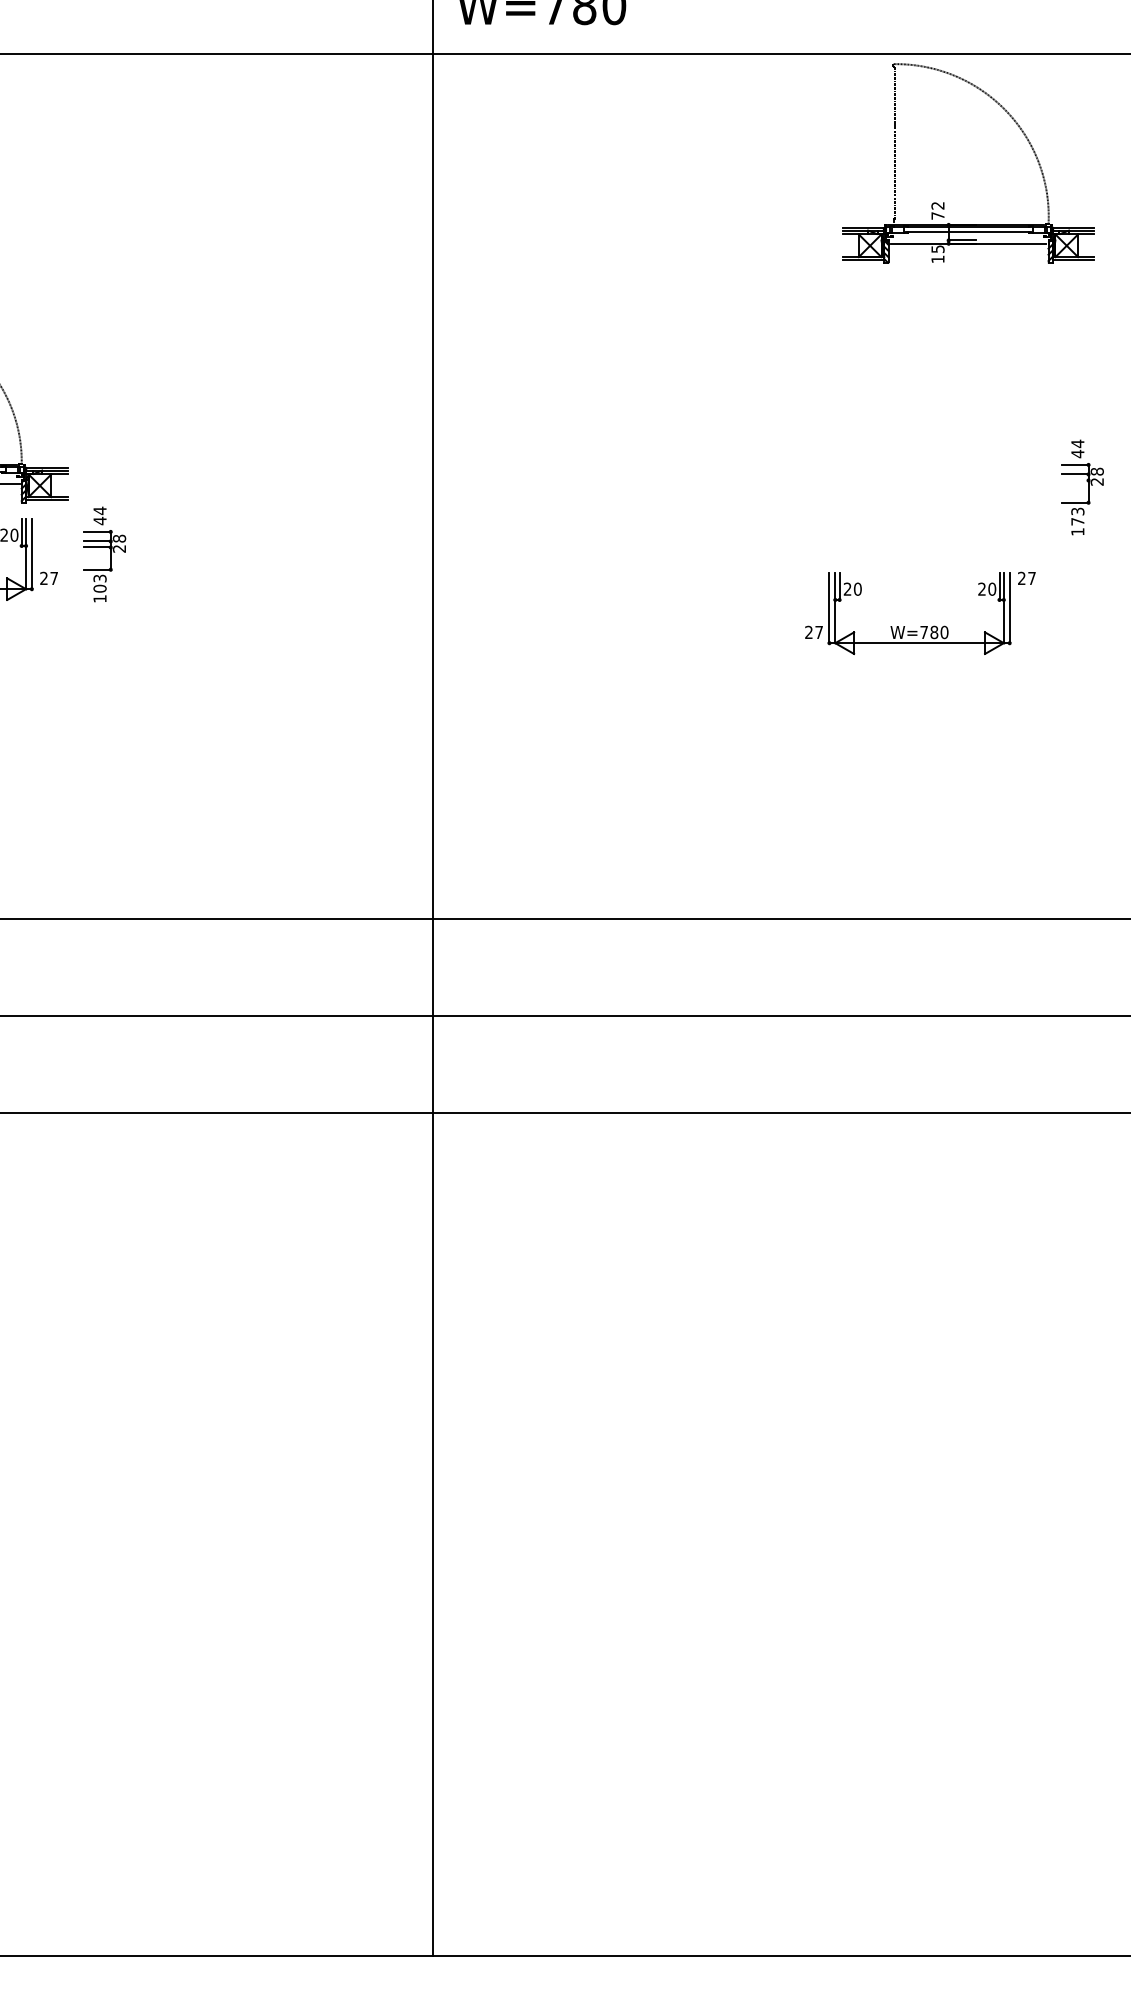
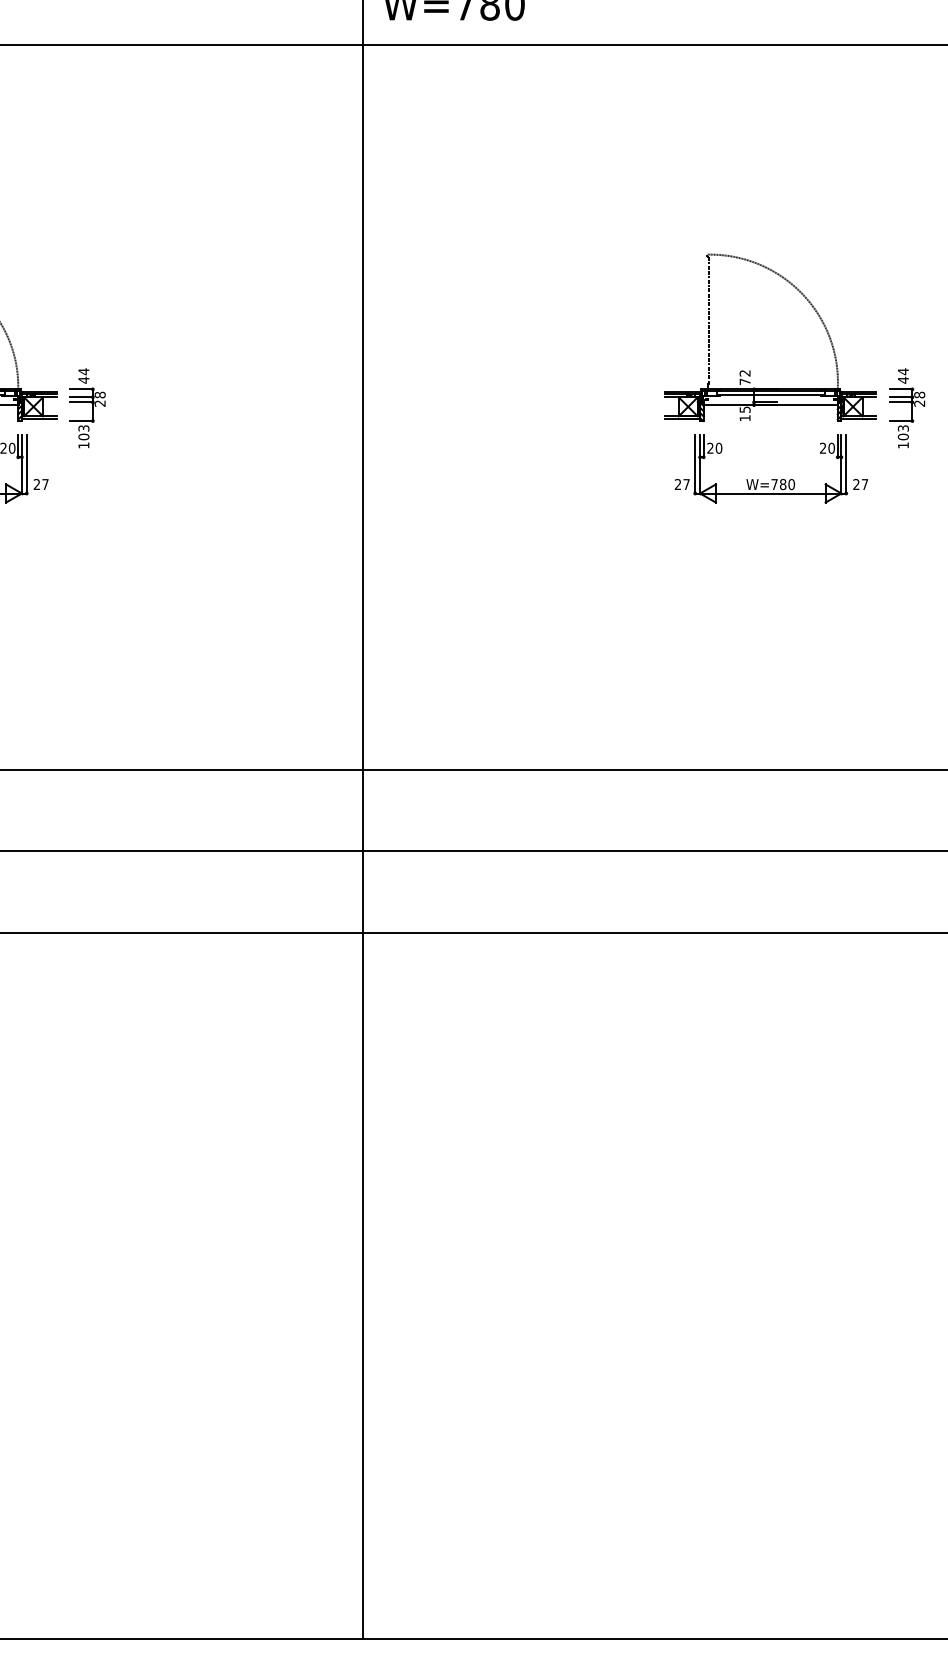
part: (944, 202) -> (750, 370), moved
line: (1074, 480) -> (900, 402), added
text: (1077, 521) -> (903, 436), 173 -> 103
part: (104, 554) -> (87, 408), moved
part: (904, 626) -> (758, 479), moved

